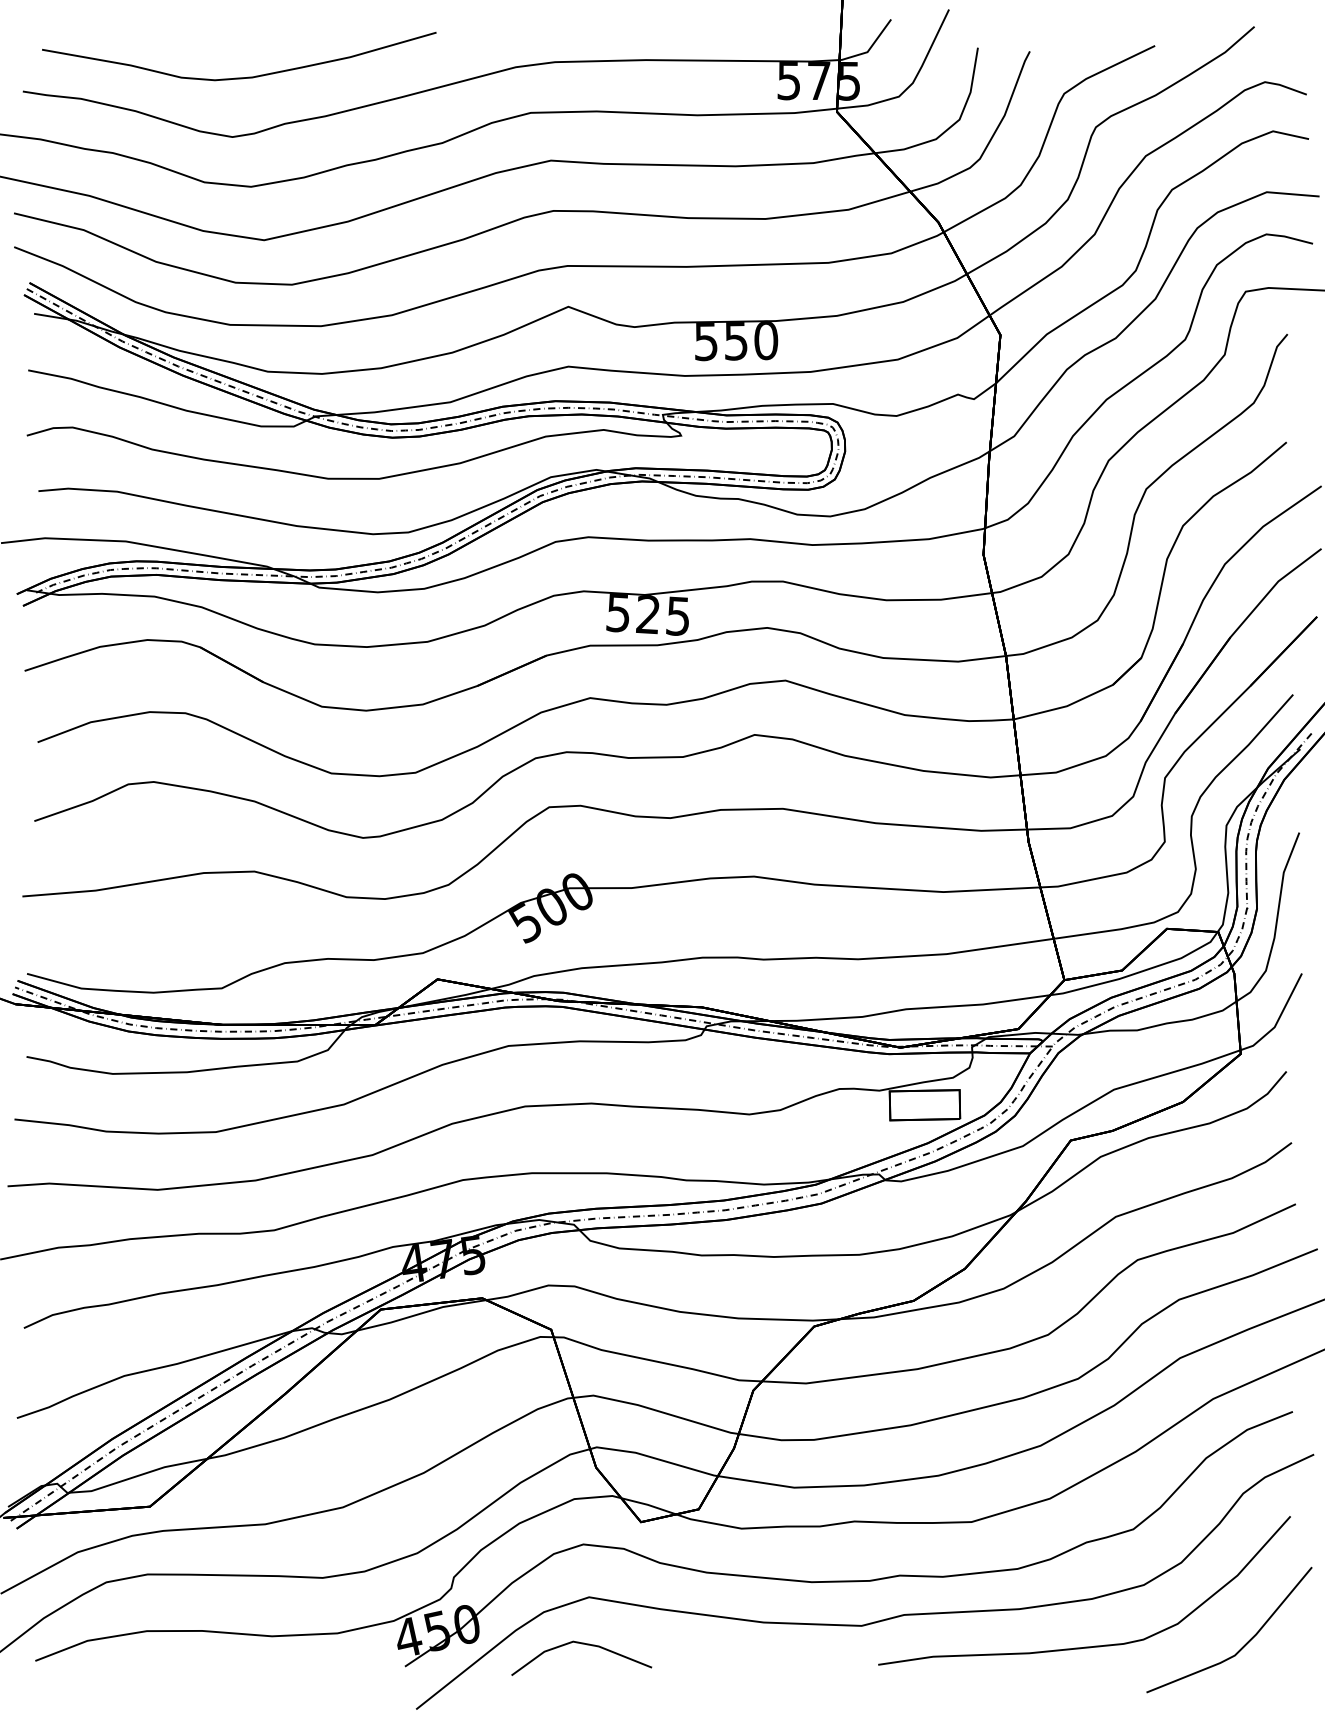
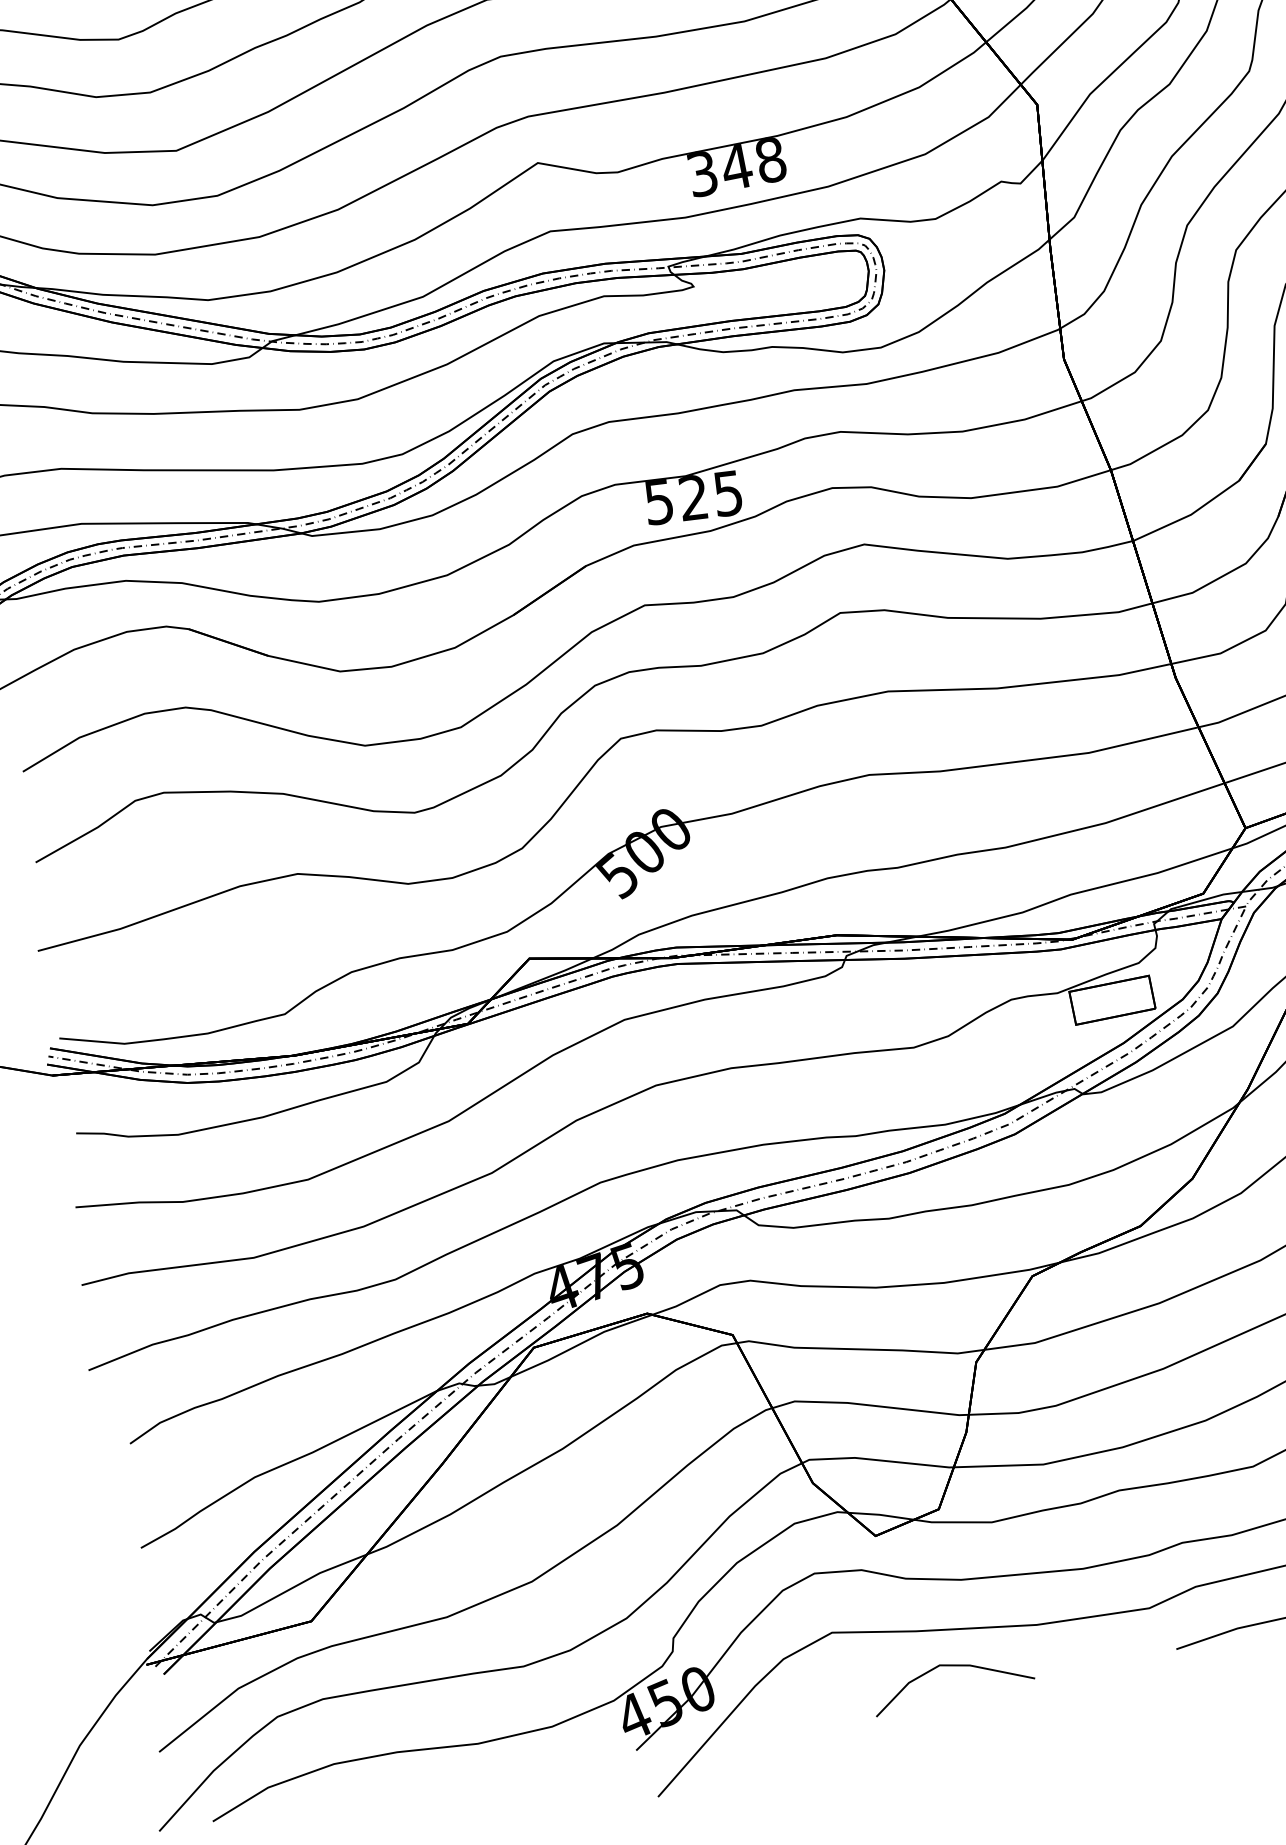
text: (736, 341) -> (737, 167), 550 -> 348
line: (581, 1644) -> (949, 1666), moved

